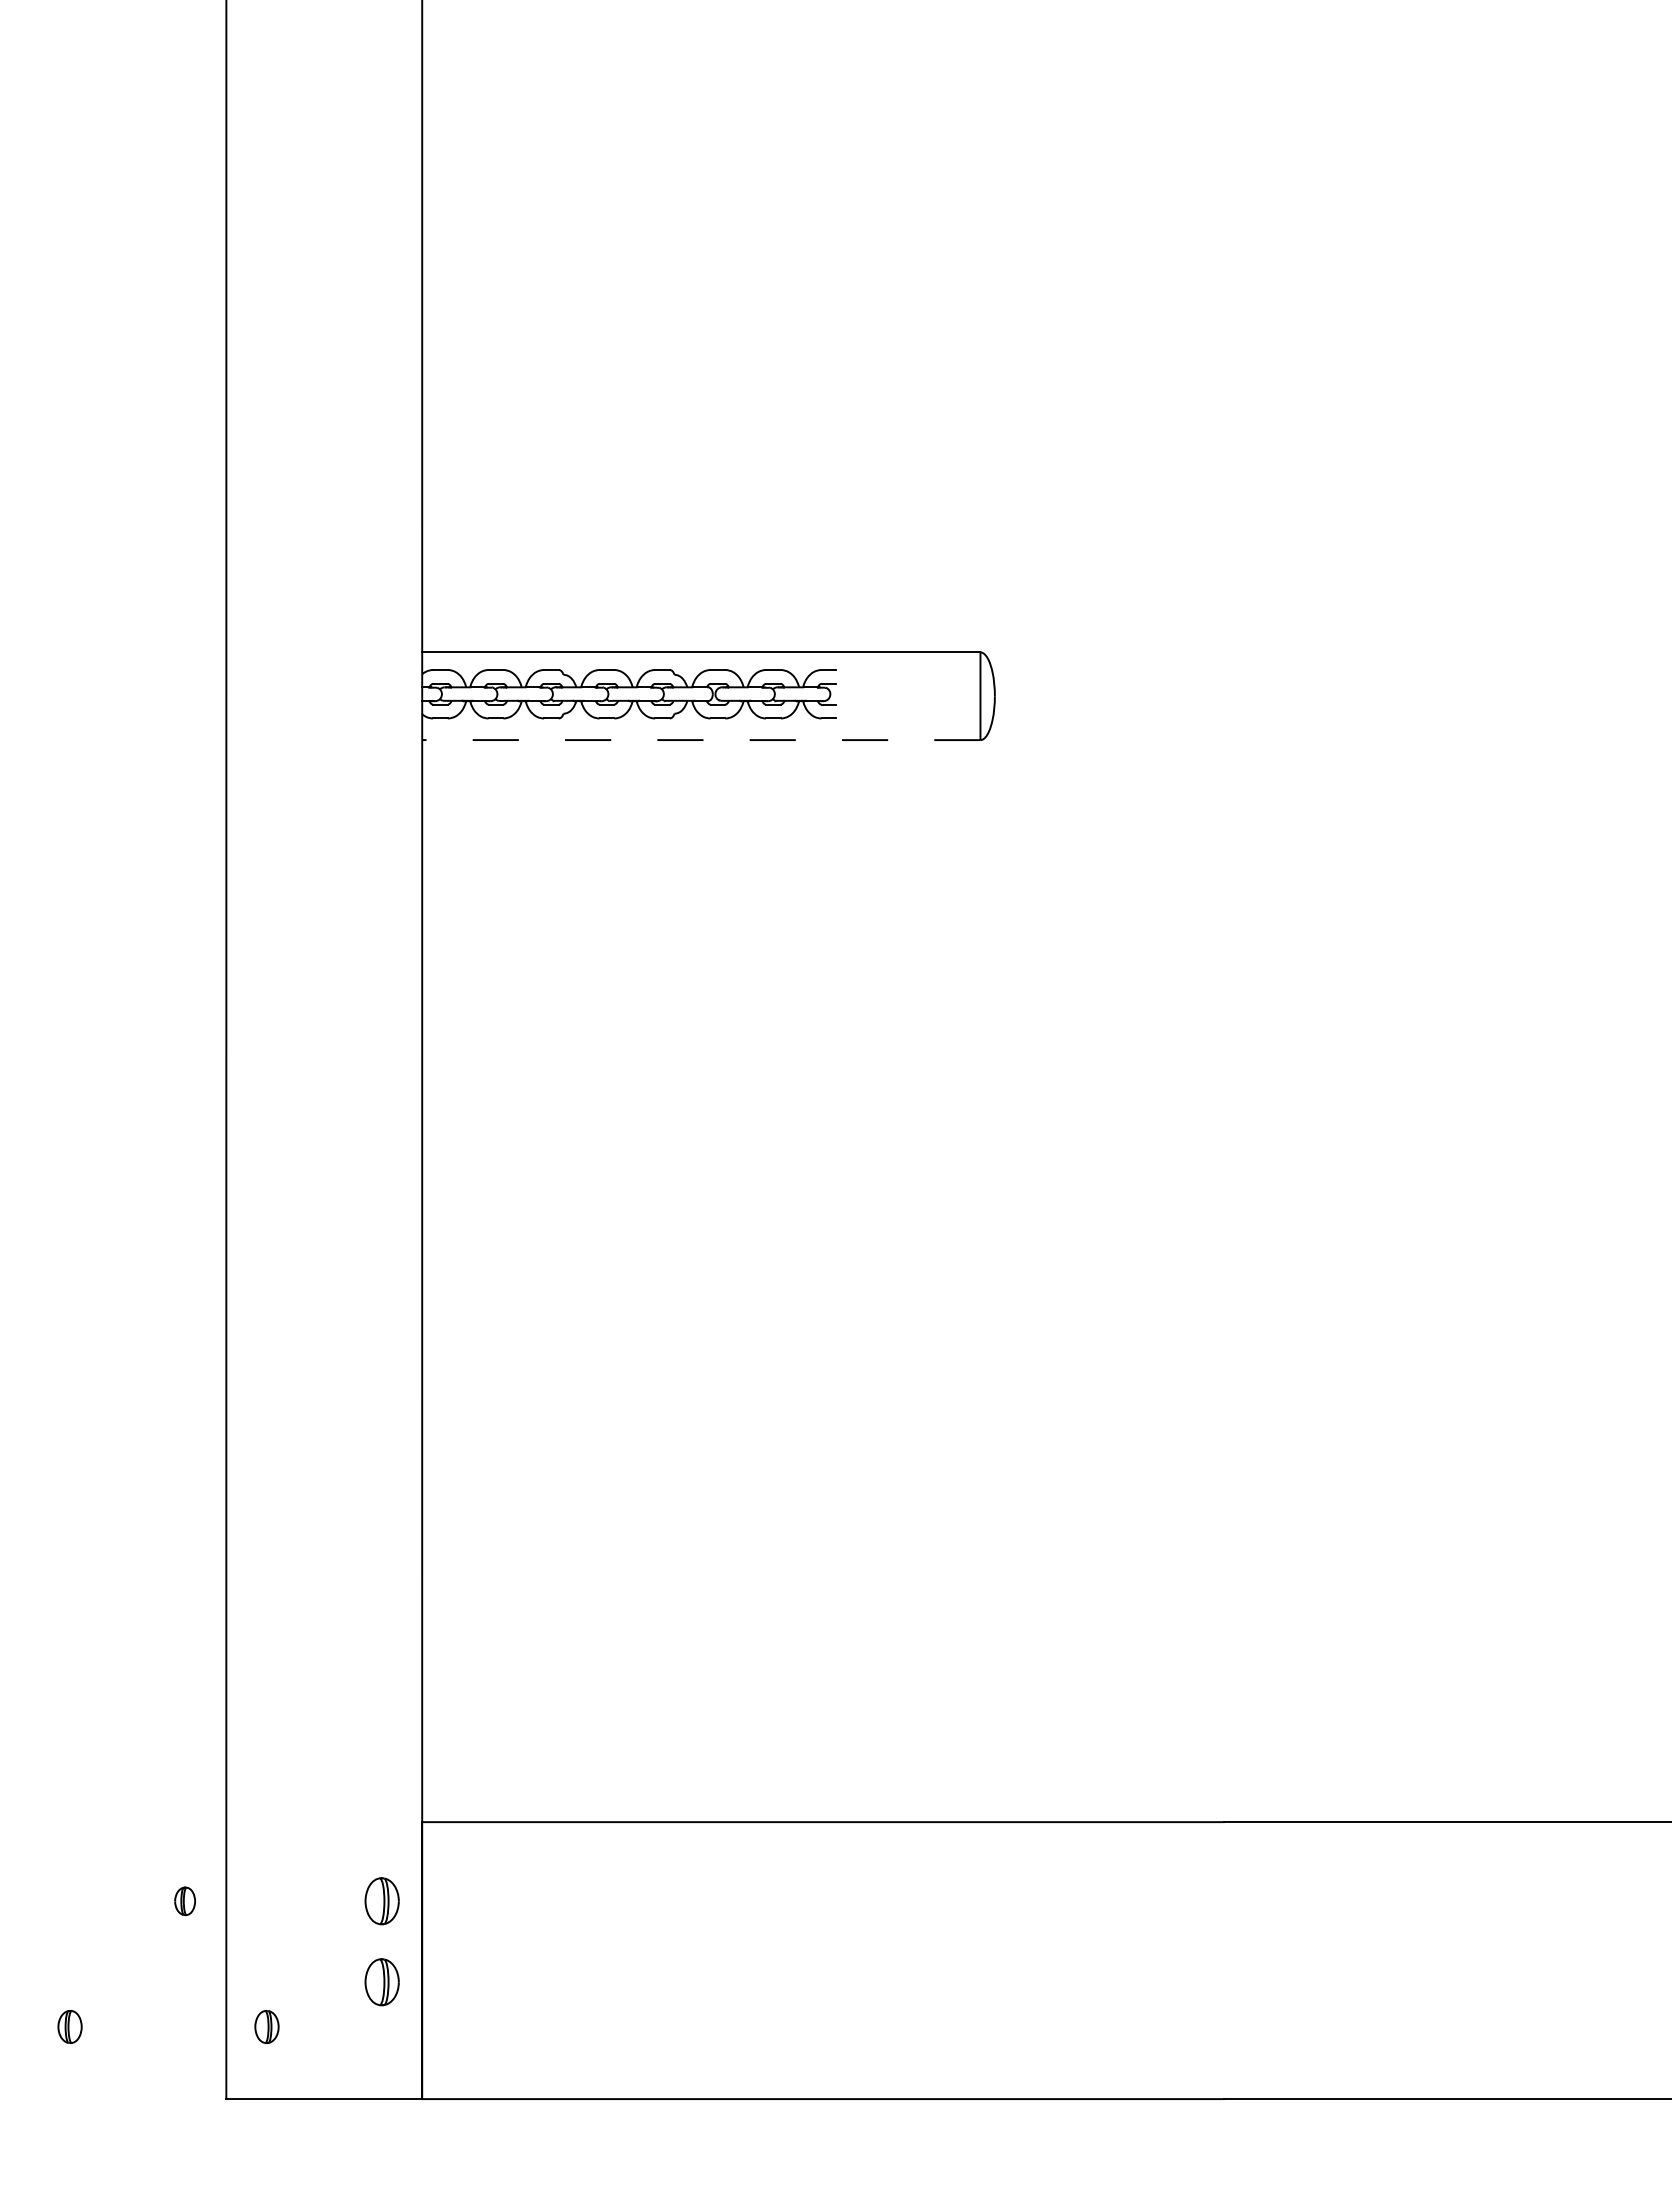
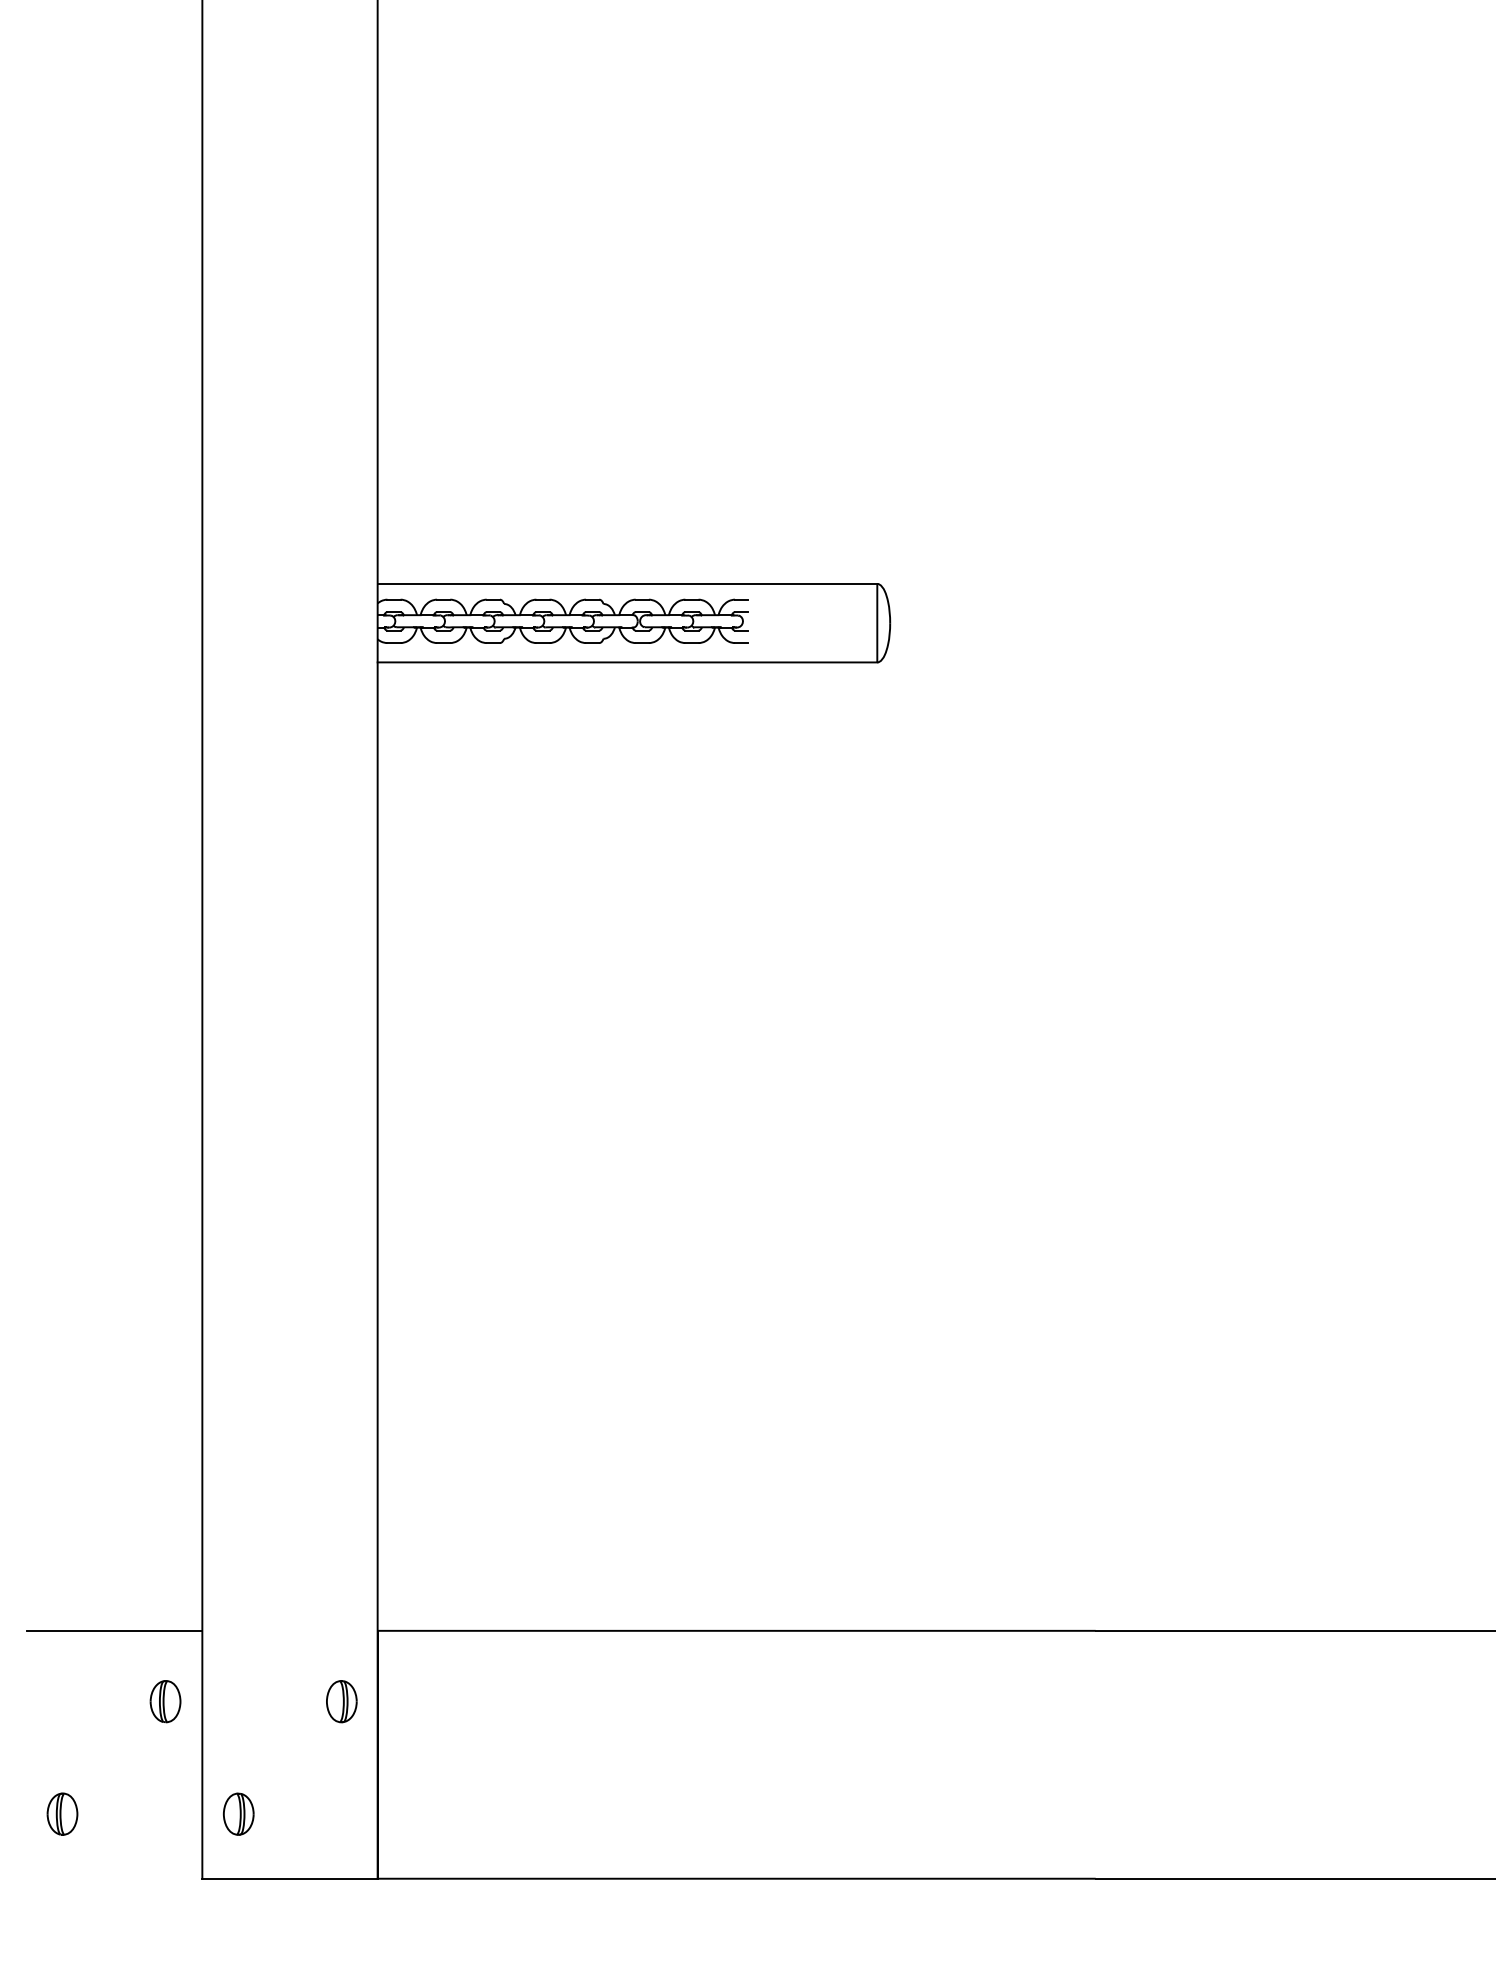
line: (700, 740) -> (626, 662), dashed -> solid
line: (128, 1822) -> (114, 1631), added
part: (184, 1901) -> (164, 1701), size x1.67
part: (381, 1982) -> (341, 1774), removed
part: (69, 2026) -> (61, 1813), size x1.43
part: (266, 2026) -> (238, 1813), size x1.43

